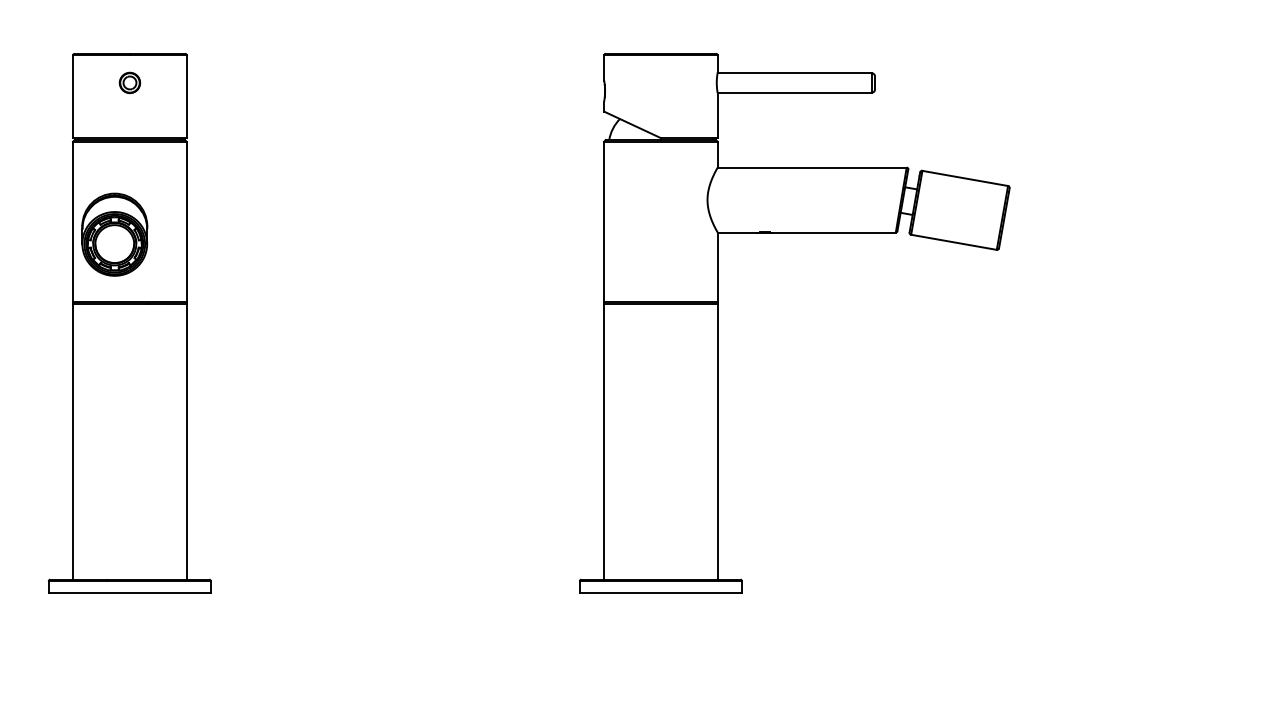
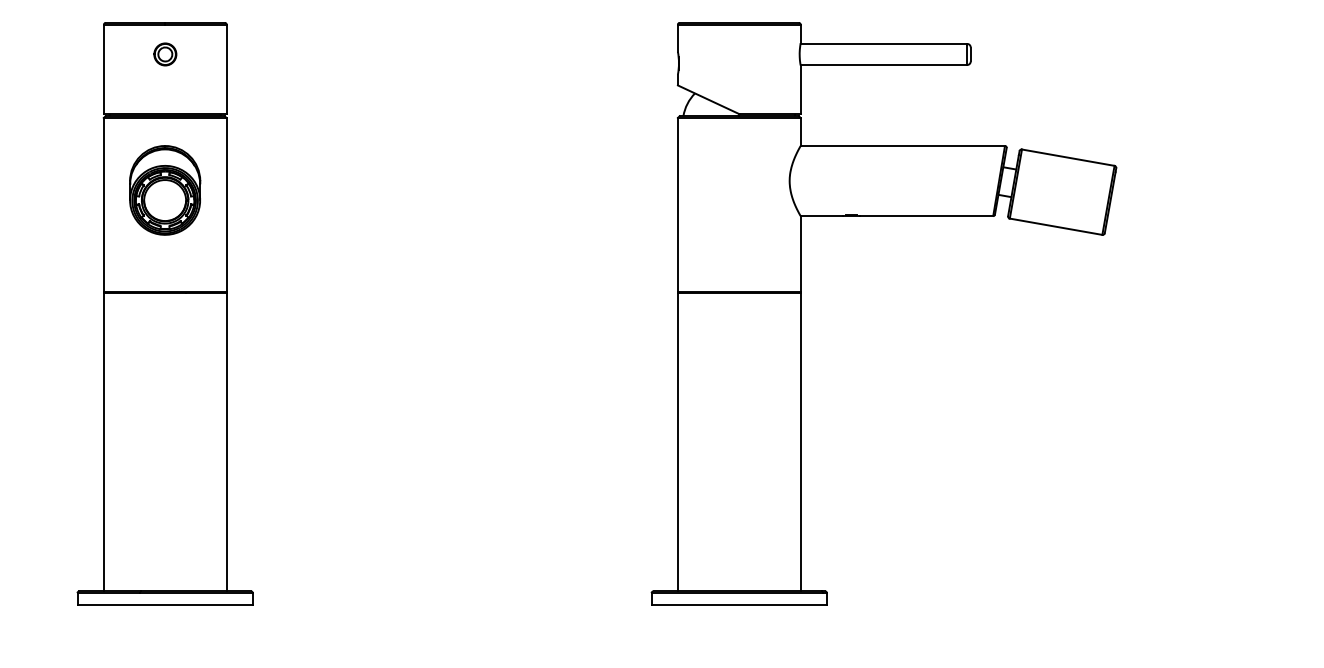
part: (114, 234) -> (164, 190), moved

